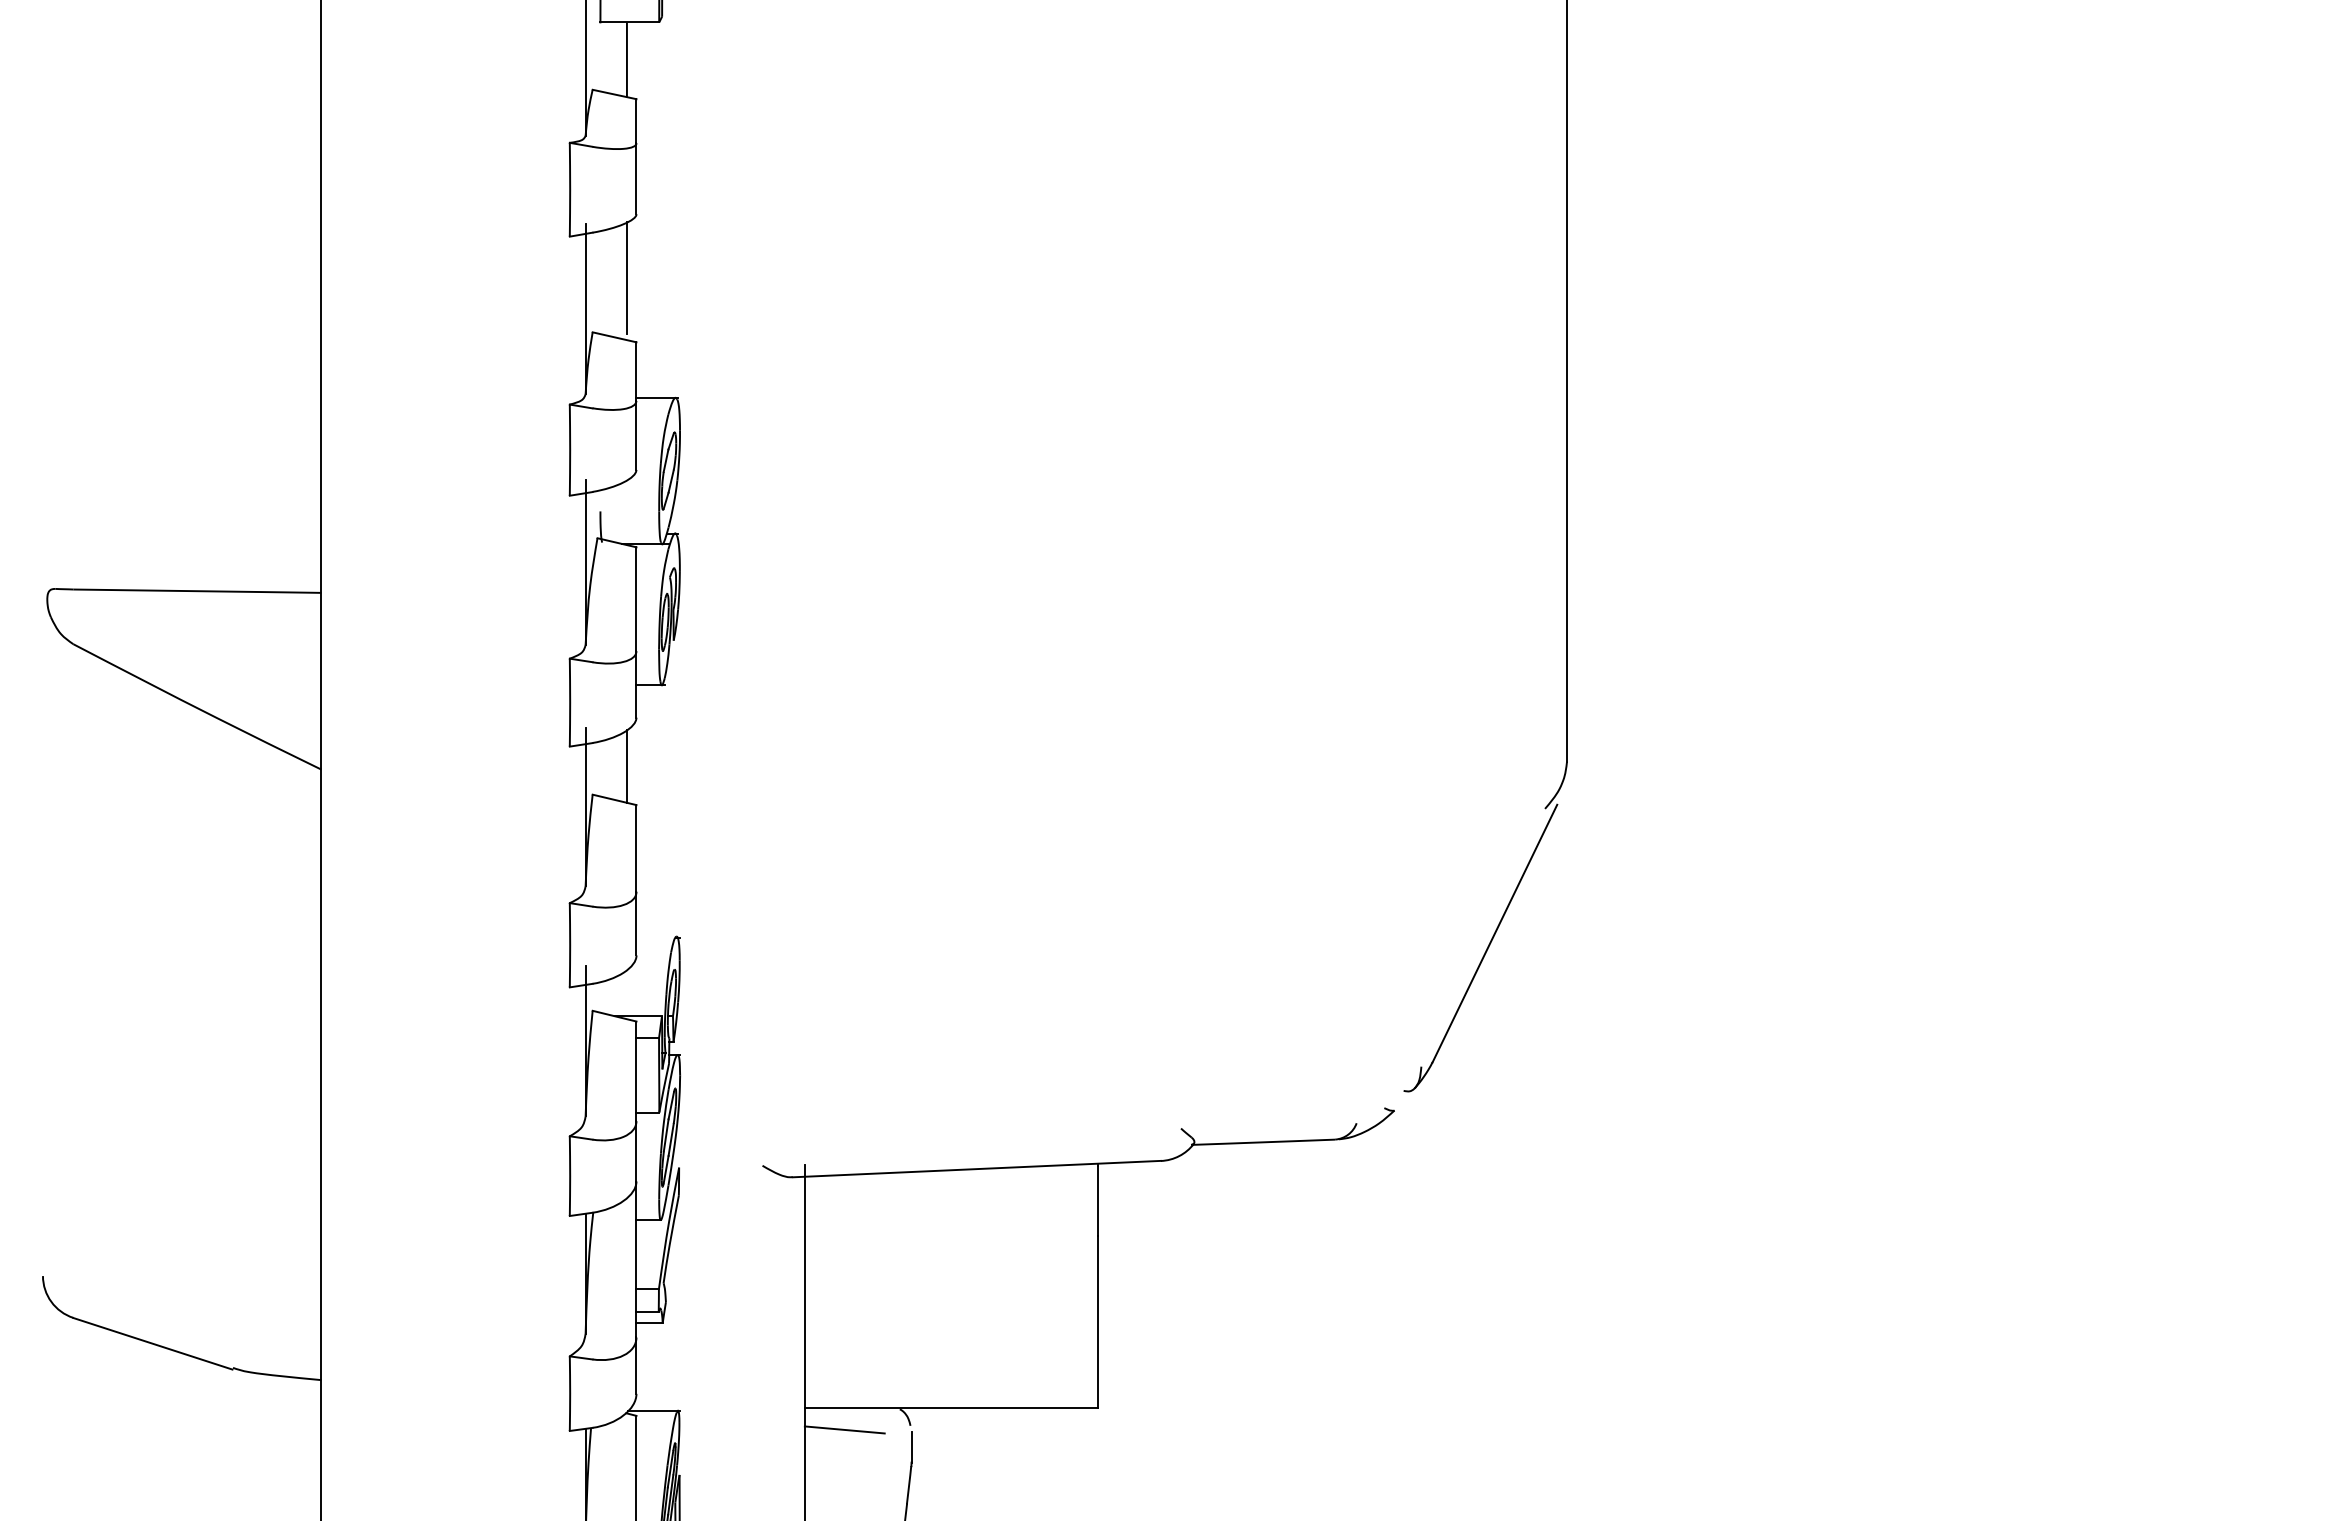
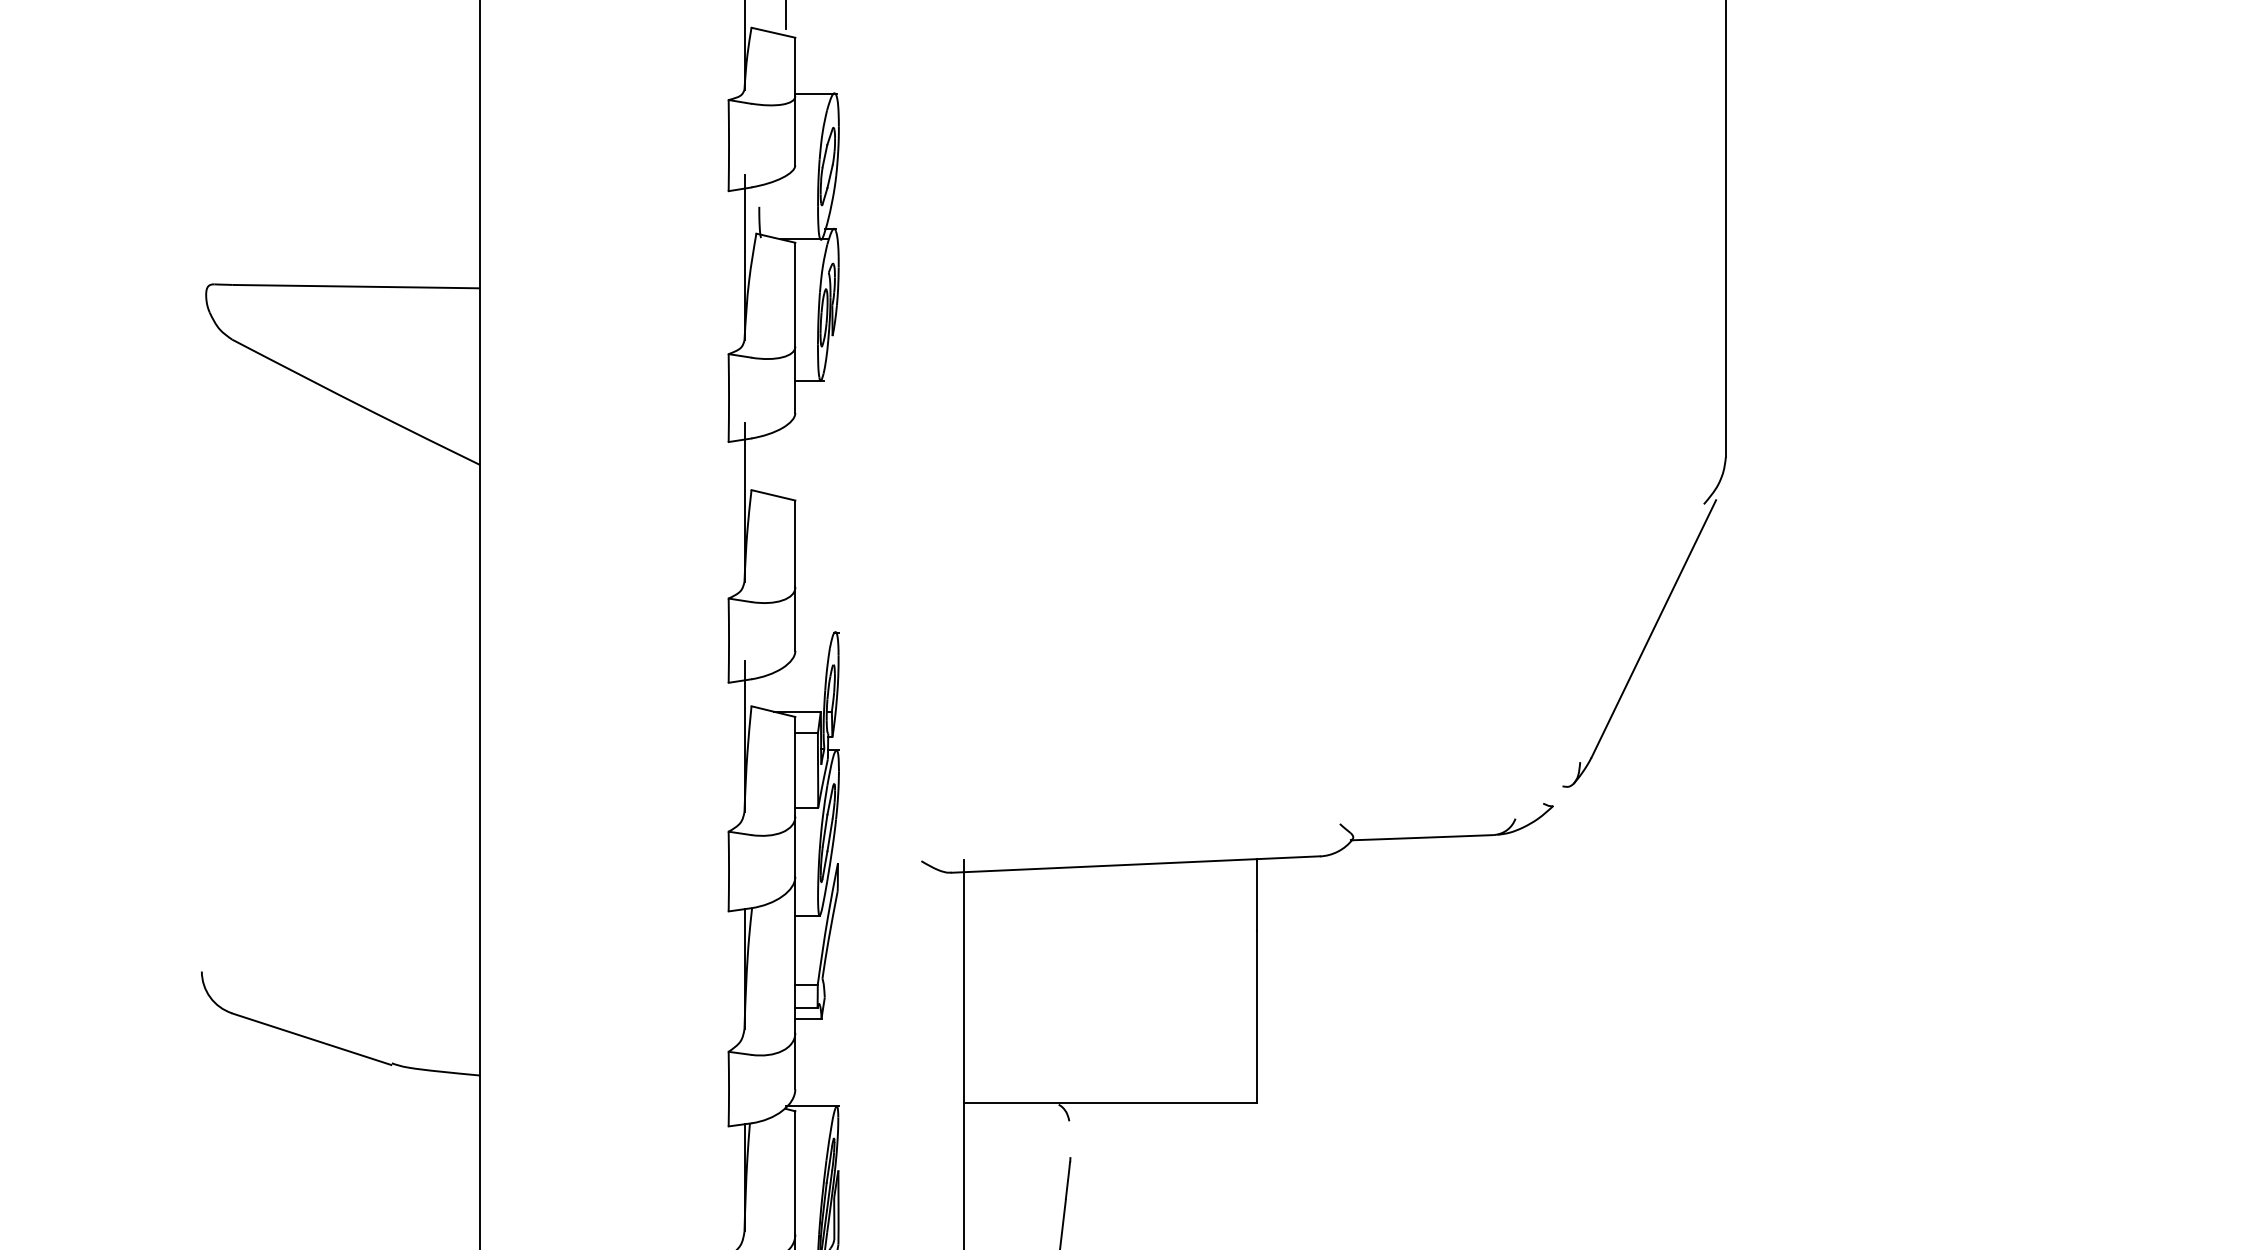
line: (626, 765) -> (785, 460), removed
line: (844, 1429) -> (1003, 1124), removed
line: (911, 1447) -> (1070, 1142), removed

